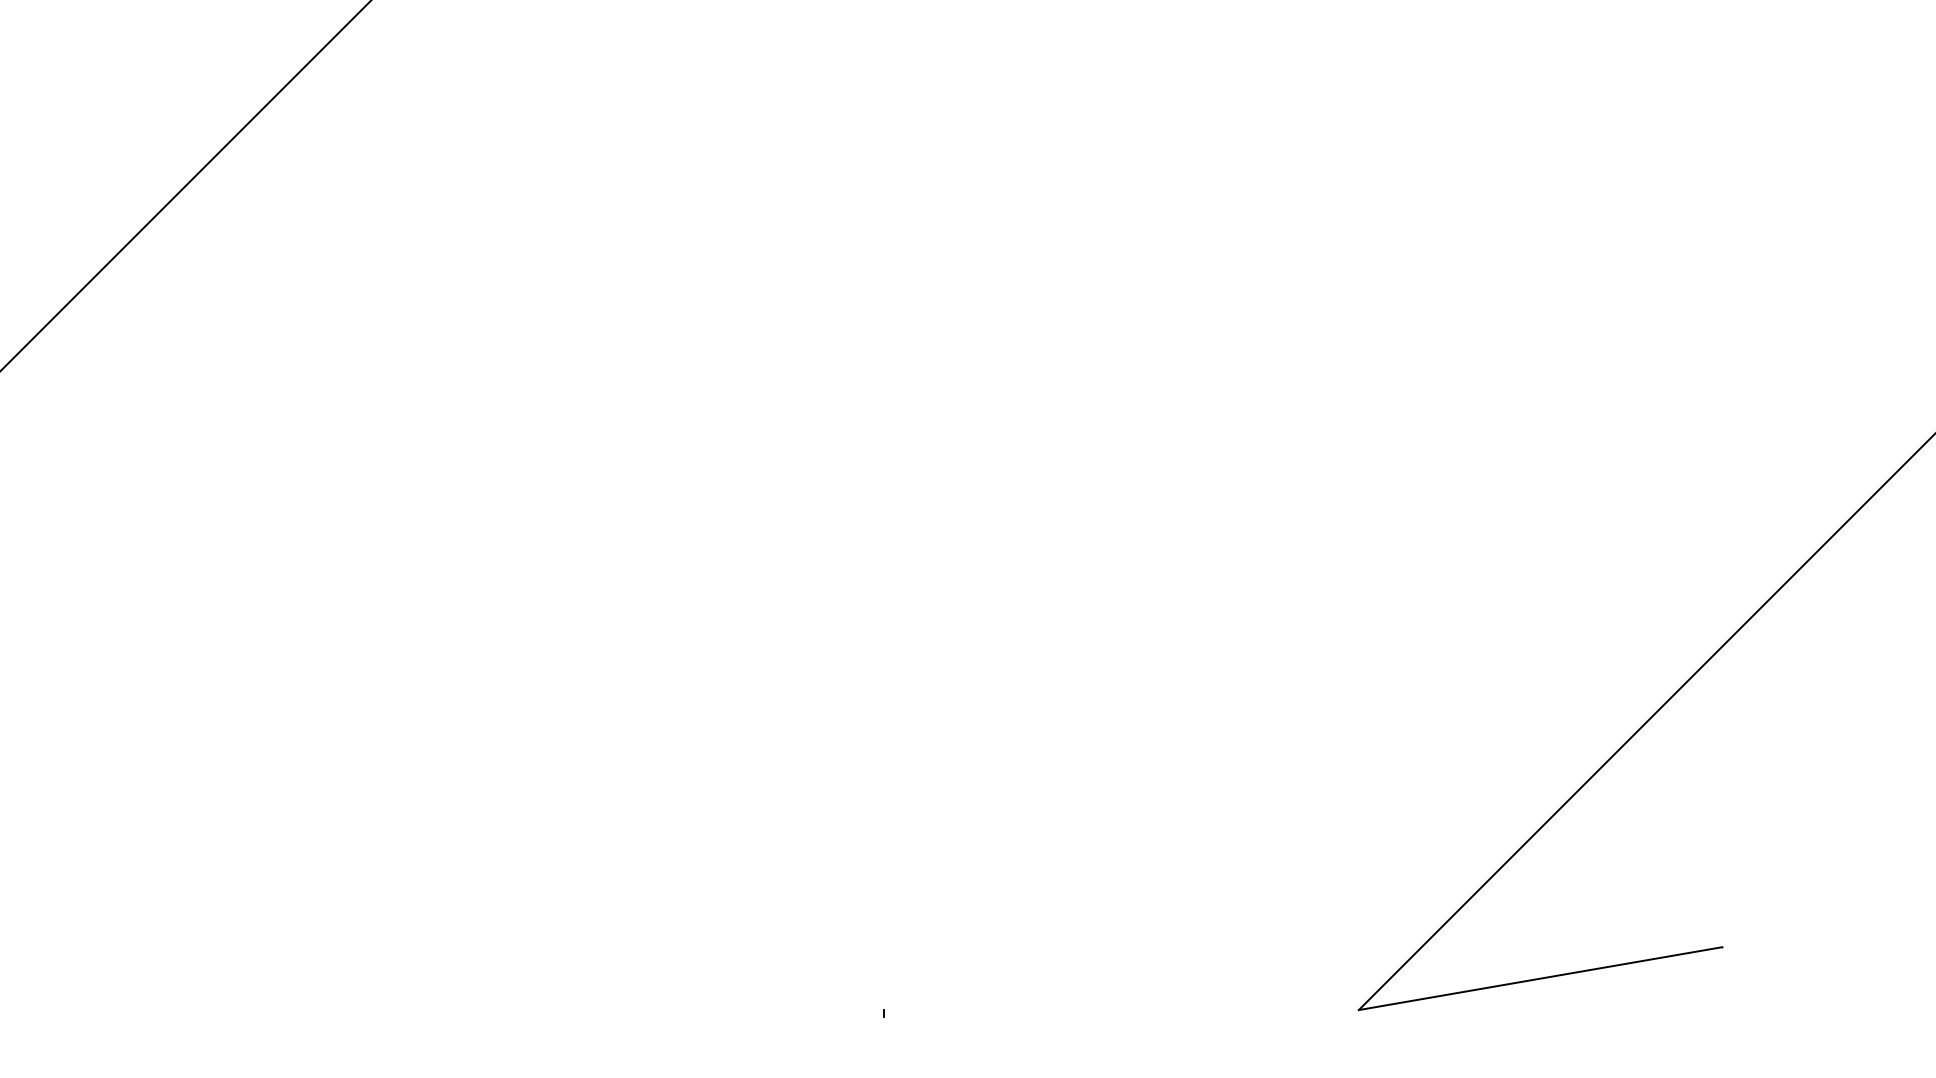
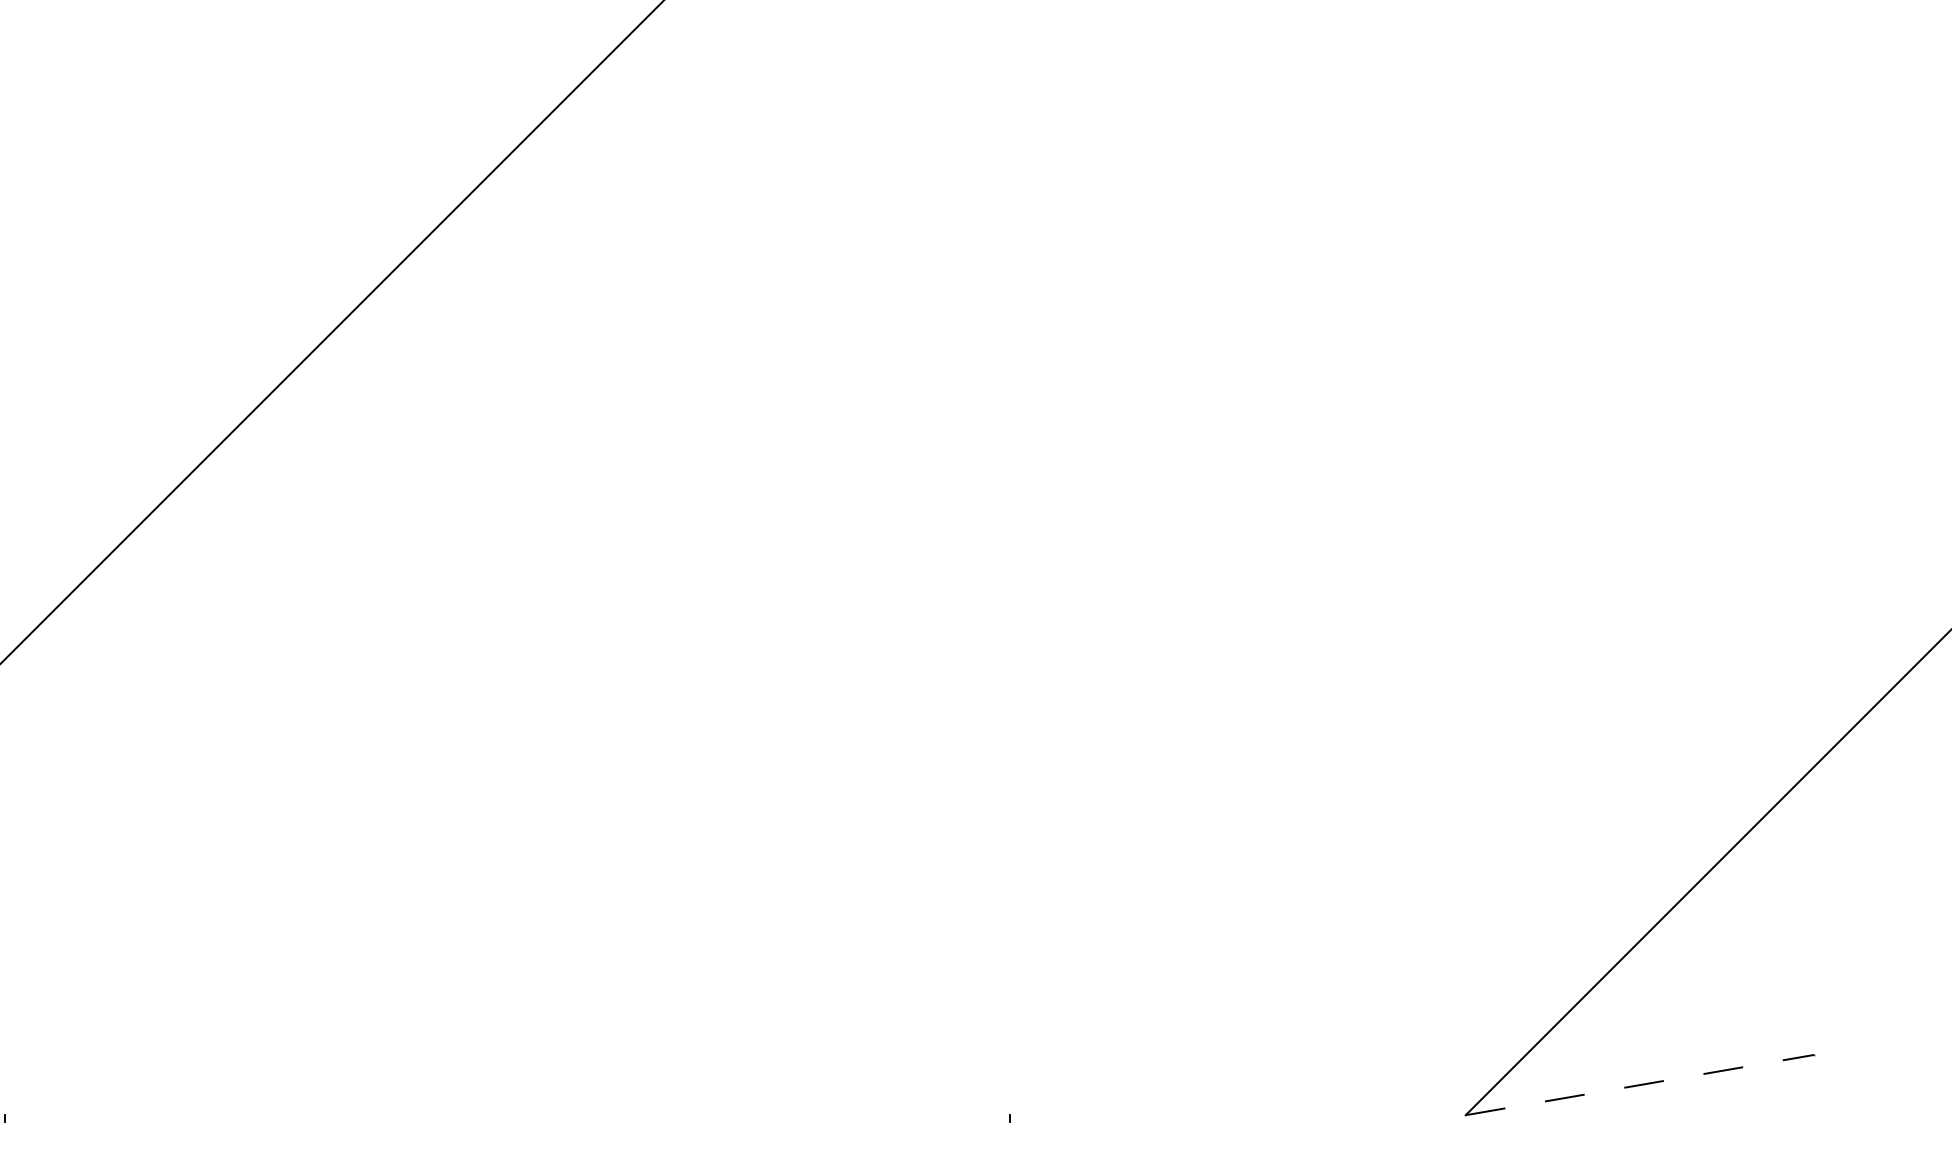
line: (1540, 979) -> (1640, 1085), solid -> dashed

